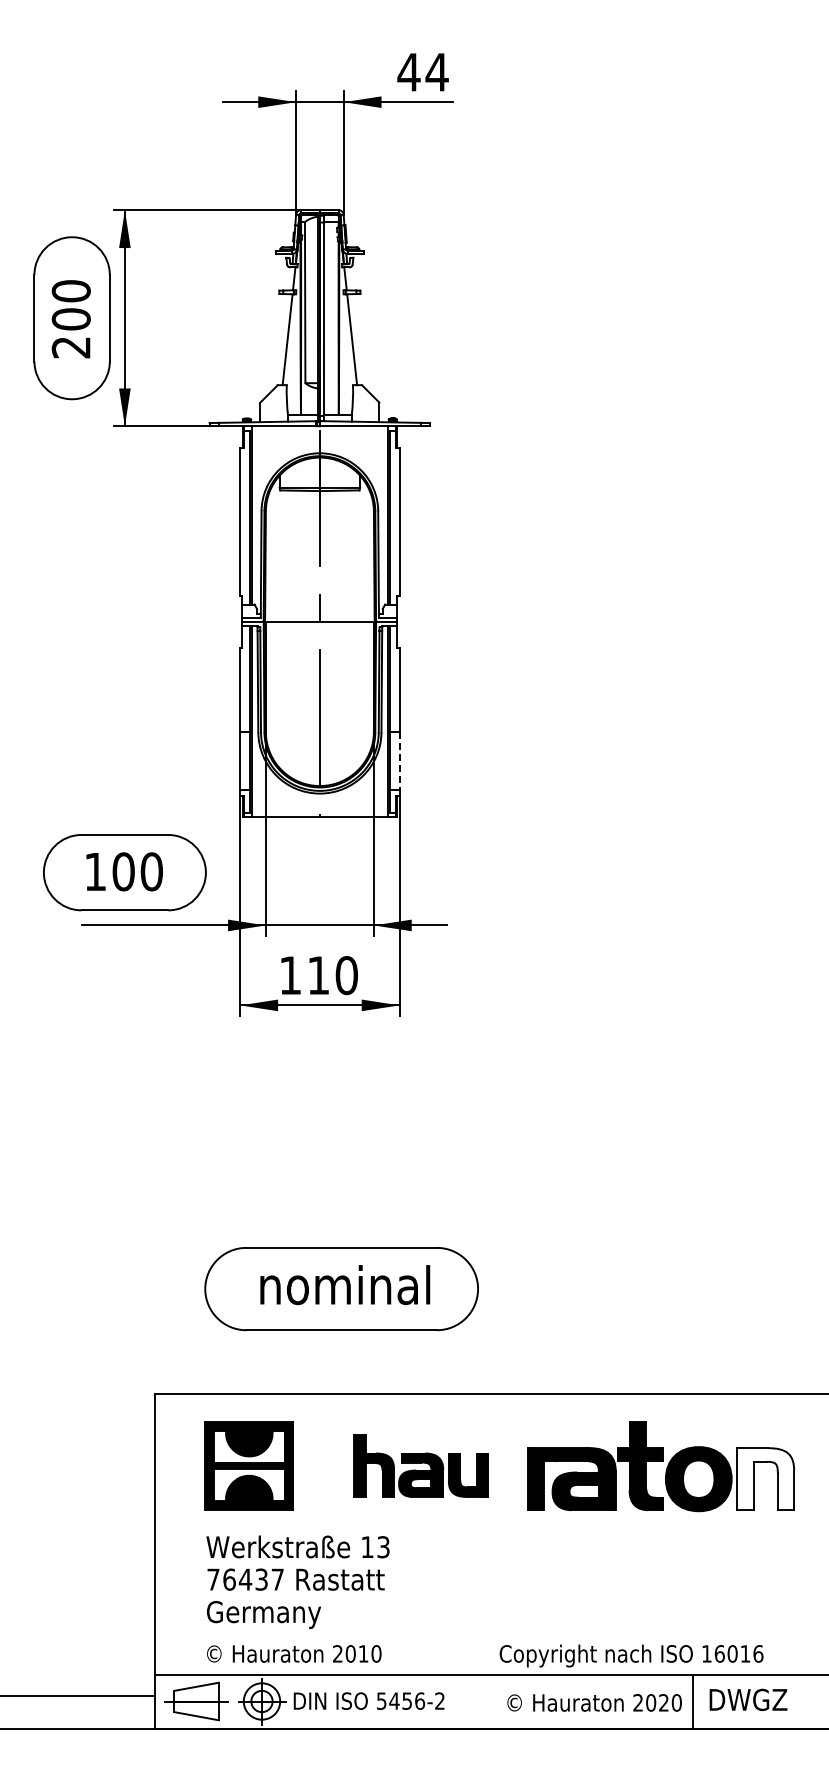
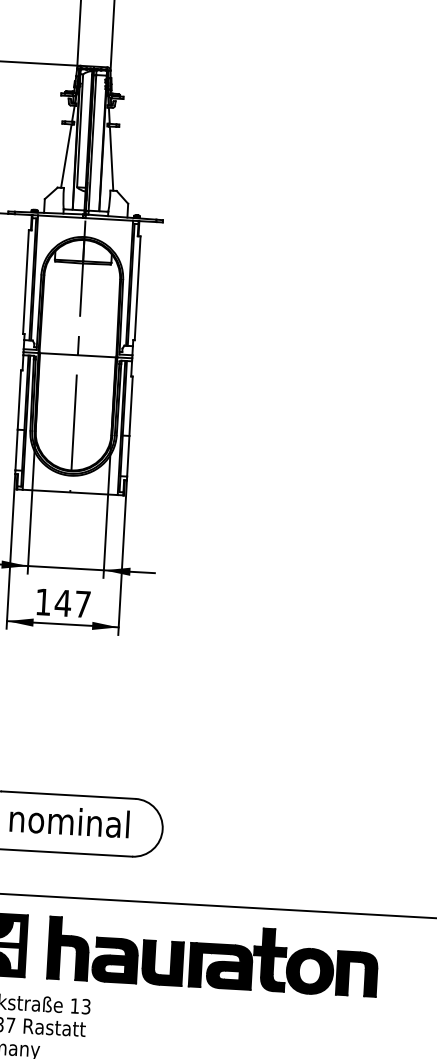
line: (399, 761) -> (128, 456), dashed -> solid
text: (331, 975) -> (72, 603), 110 -> 147
part: (421, 1465) -> (116, 950), size x1.43
fill: (765, 1479) -> (356, 974), added

